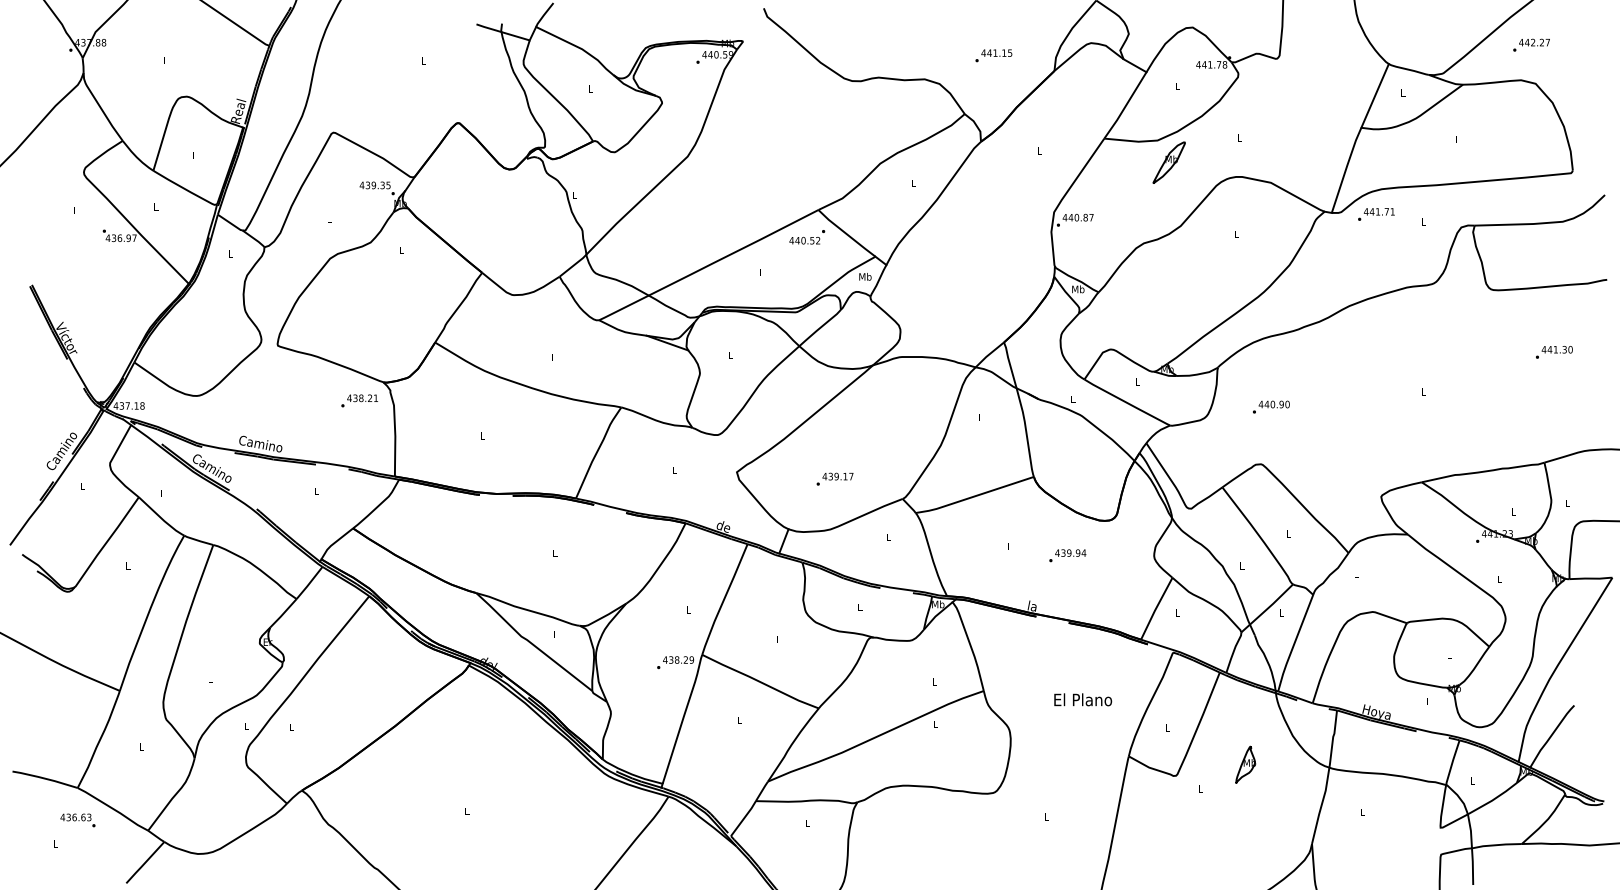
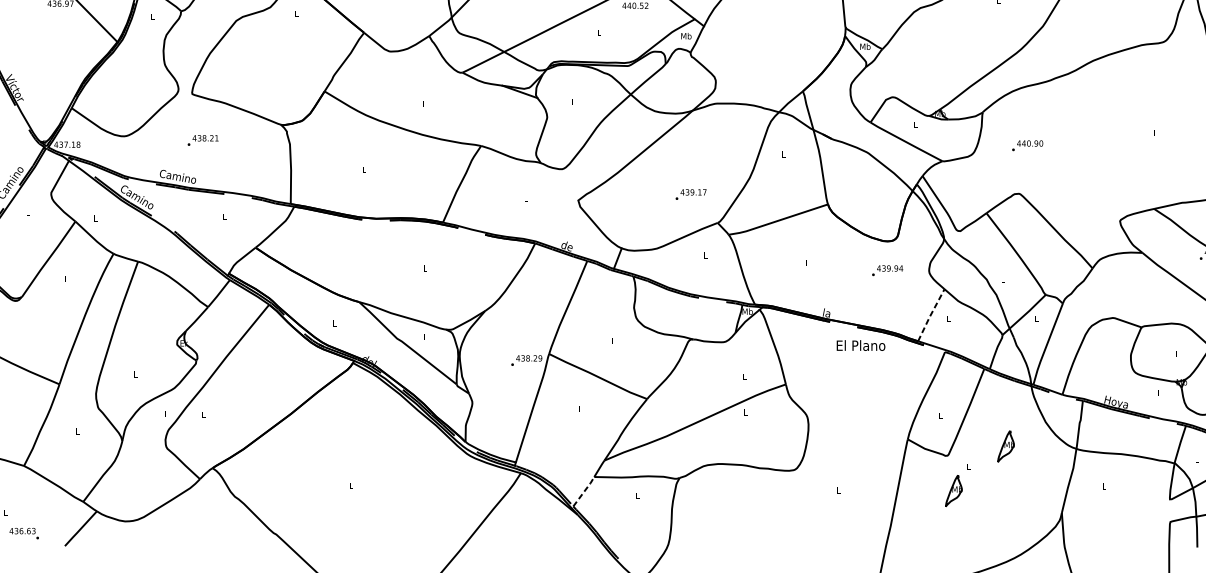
text: (359, 400) -> (202, 140), moved
text: (834, 478) -> (690, 193), moved
text: (1067, 555) -> (887, 270), moved
line: (1155, 609) -> (930, 315), solid -> dashed
text: (1083, 699) -> (861, 345), moved
line: (744, 817) -> (584, 490), solid -> dashed
part: (1183, 817) -> (953, 490), added
text: (77, 820) -> (23, 533), moved

